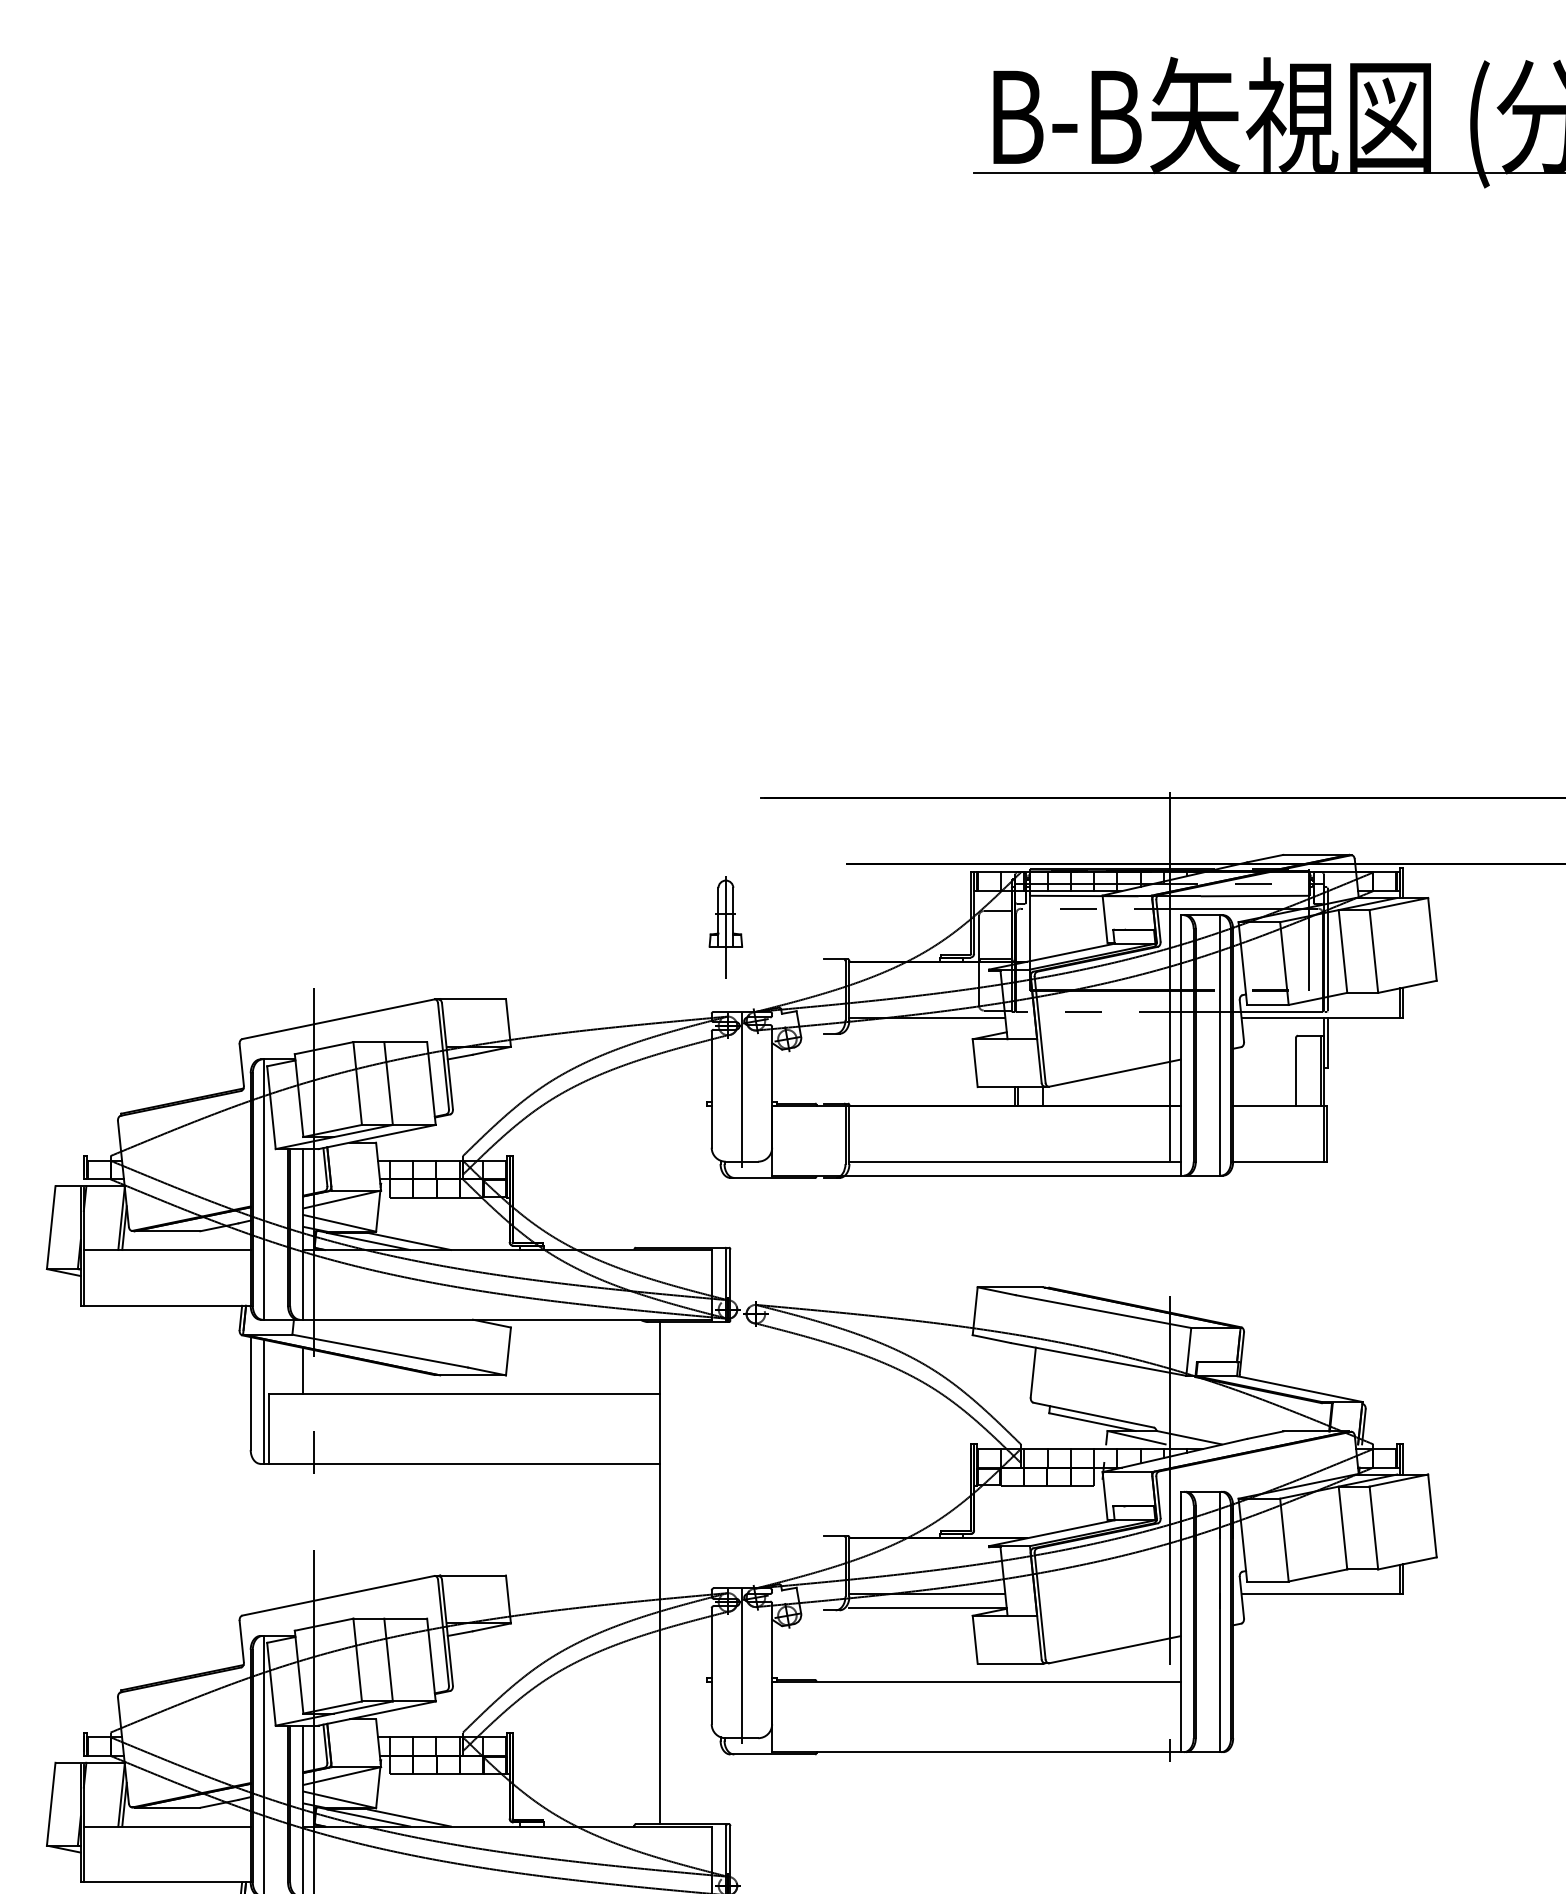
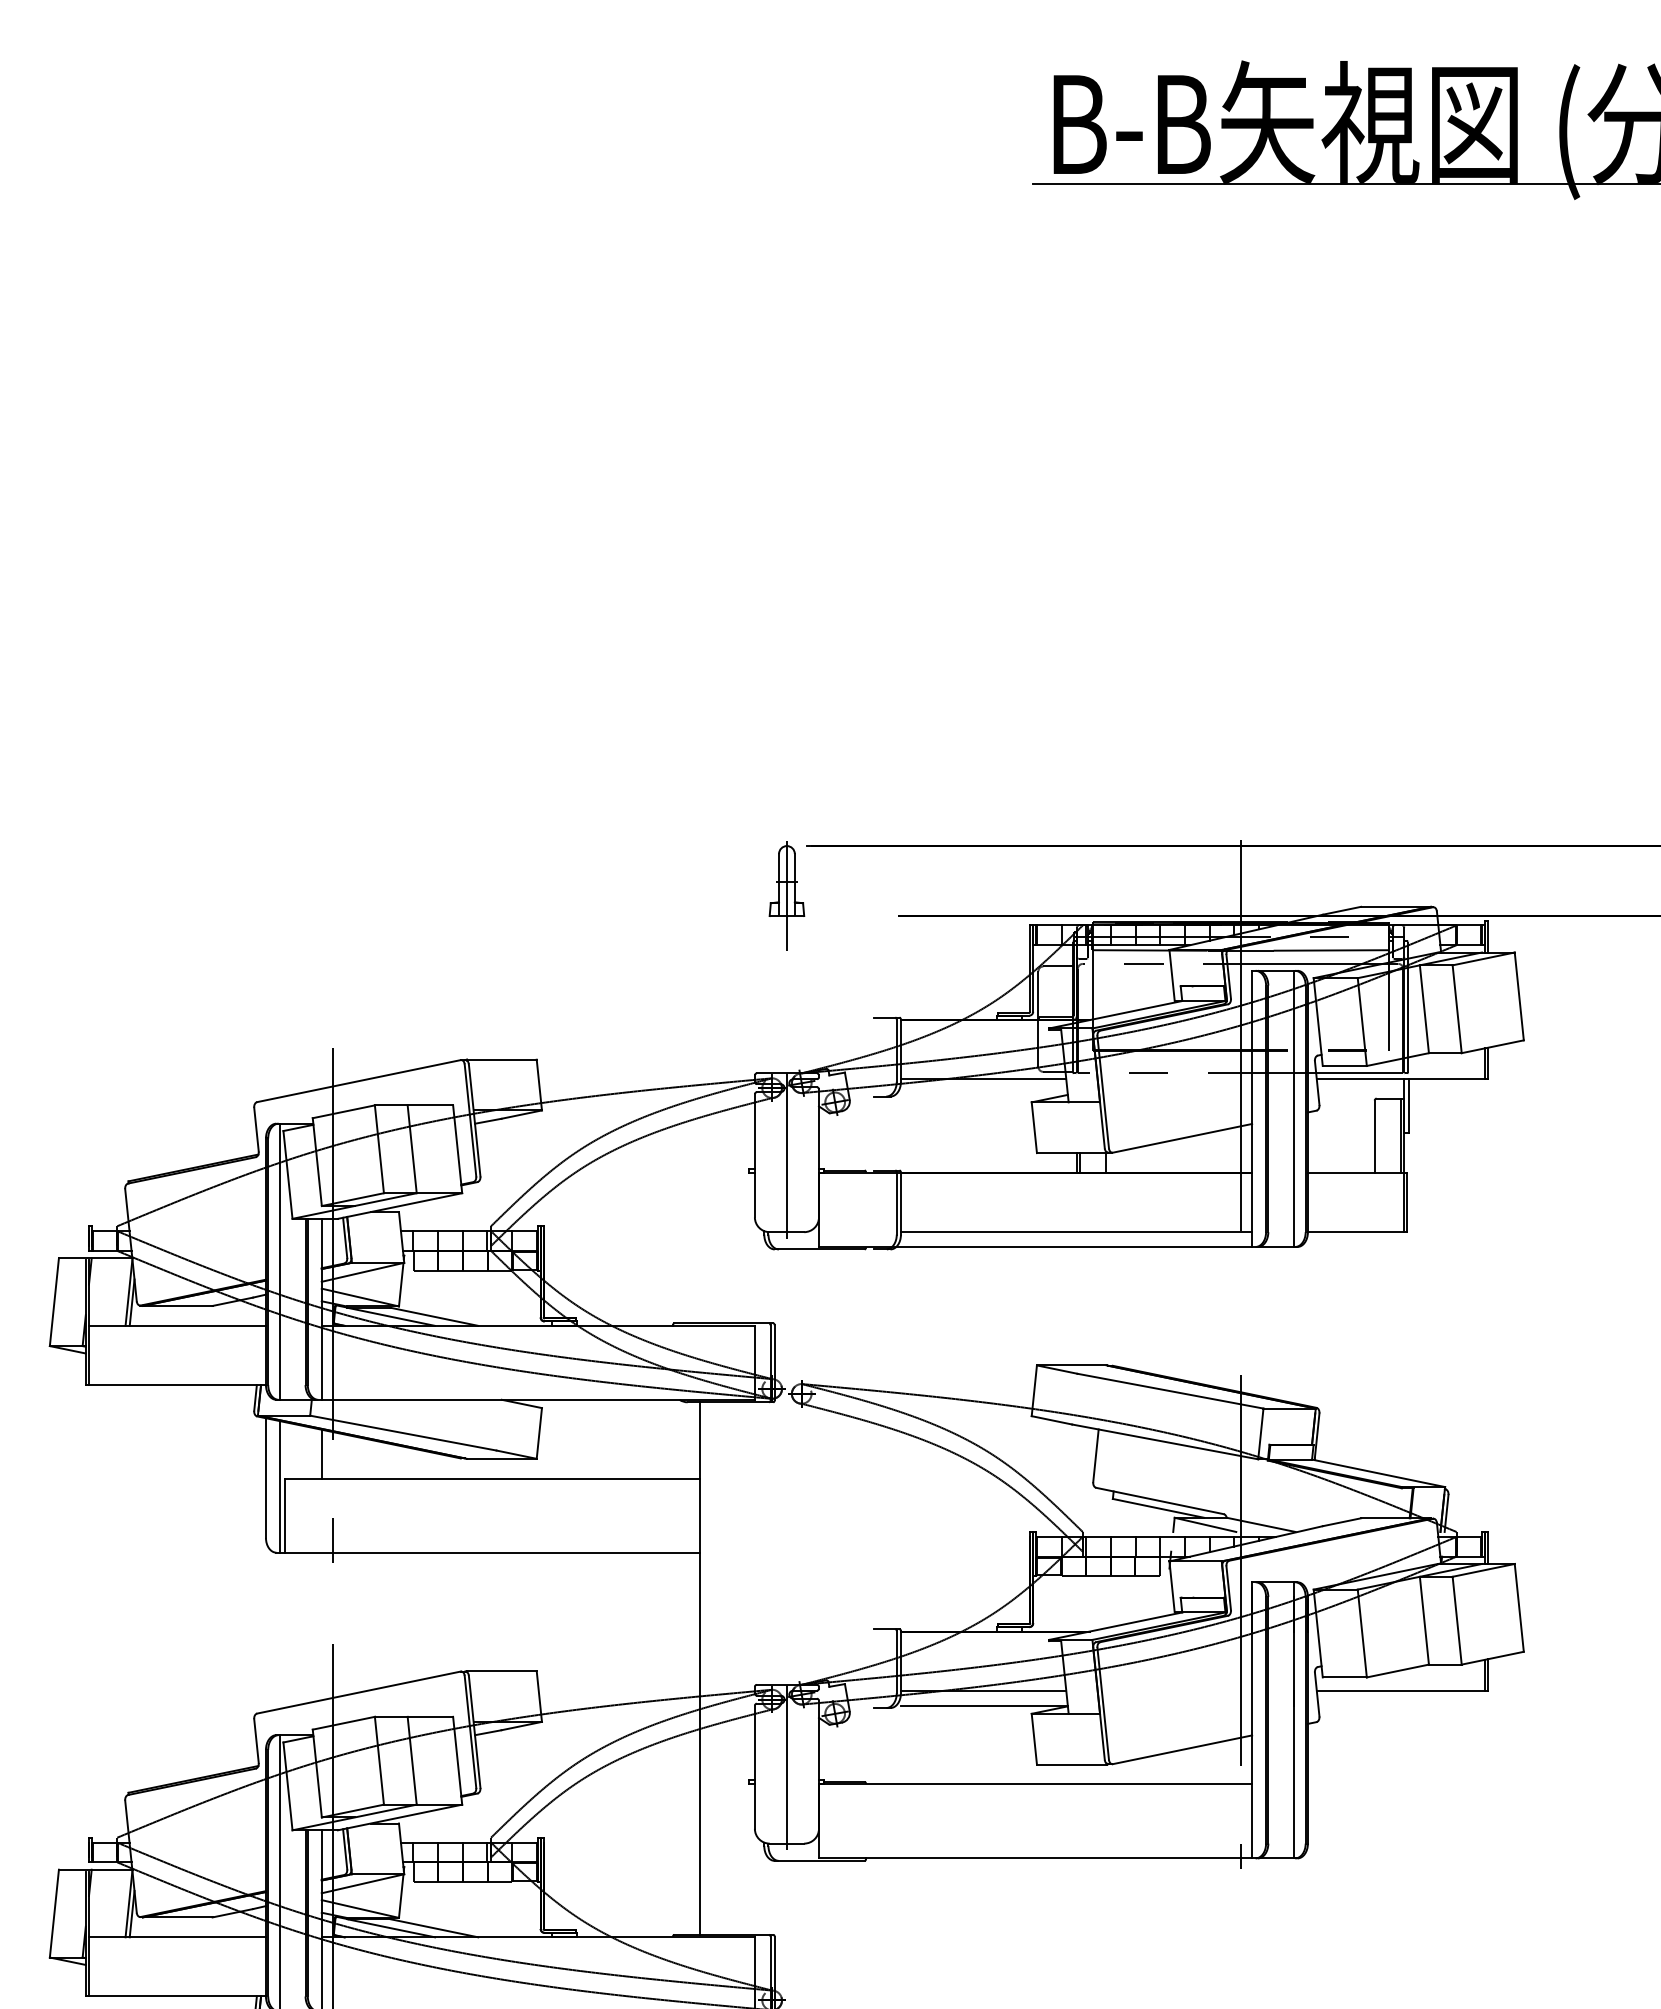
part: (725, 927) -> (786, 895), moved

